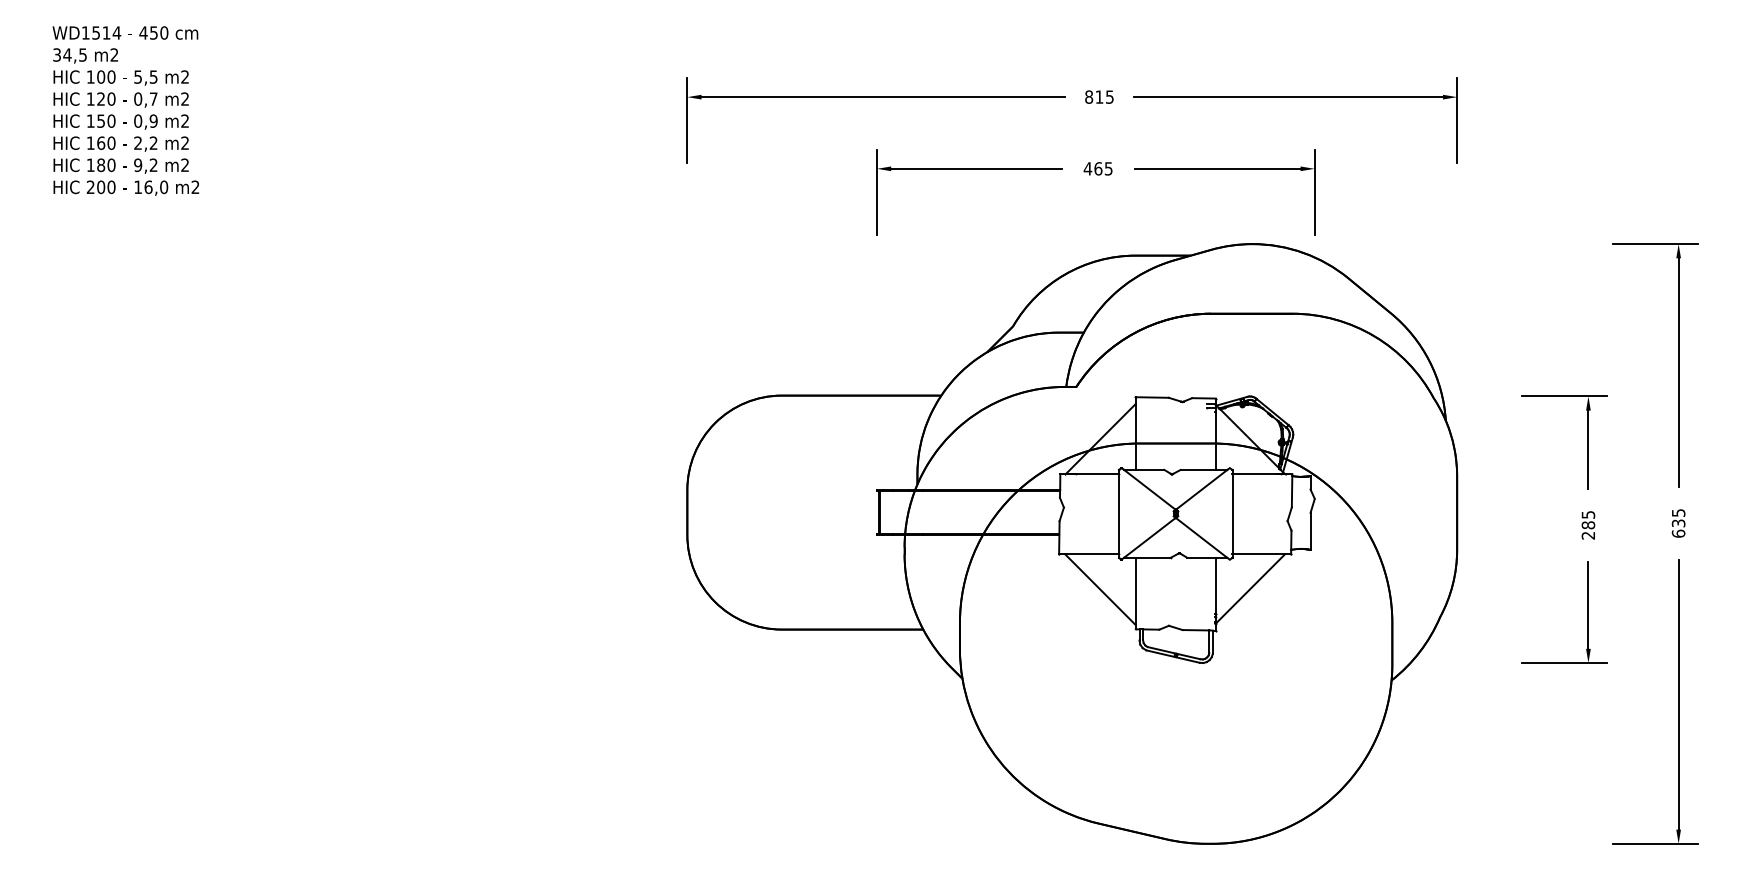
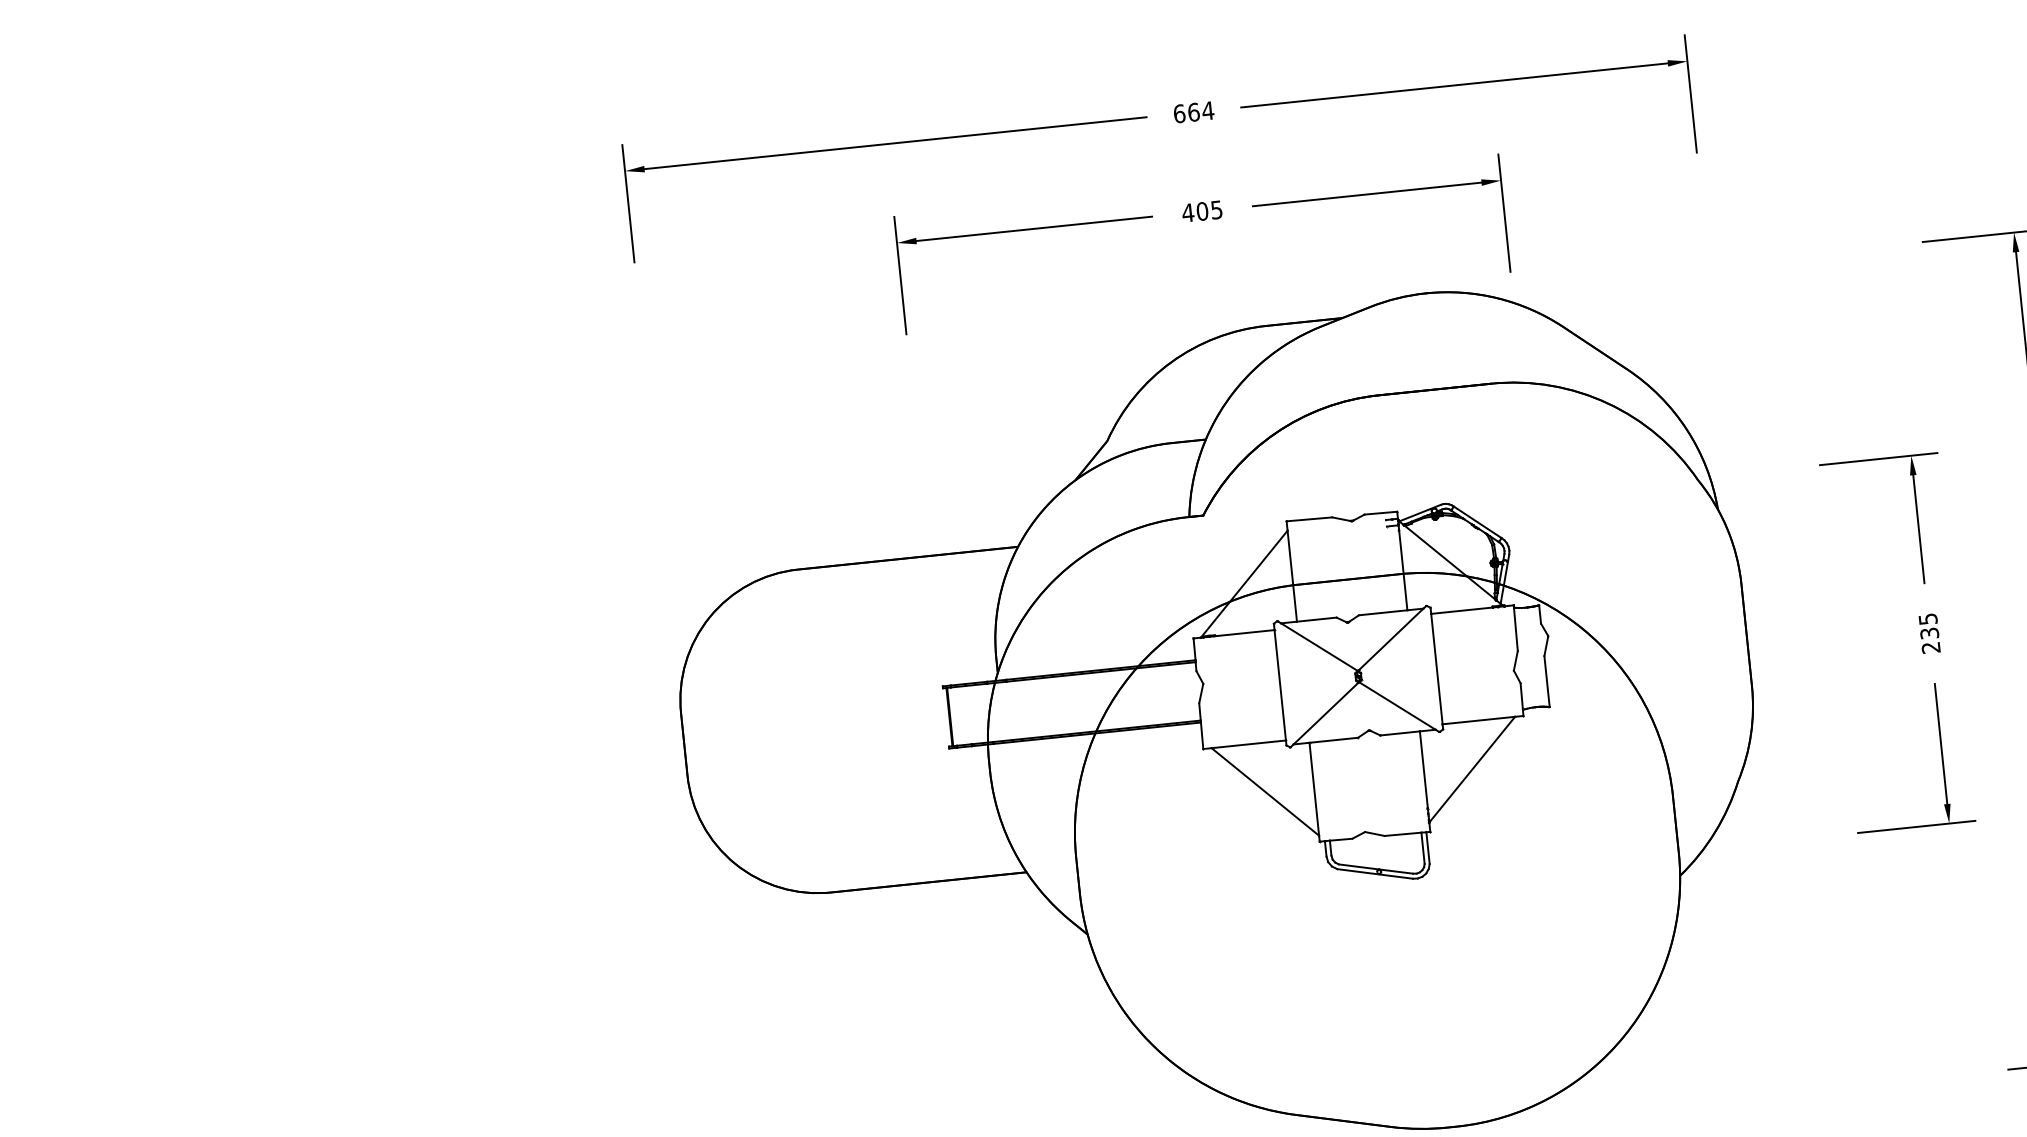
text: (1099, 96) -> (1193, 111), 815 -> 664
text: (1098, 168) -> (1202, 210), 465 -> 405
text: (1588, 525) -> (1929, 633), 285 -> 235

